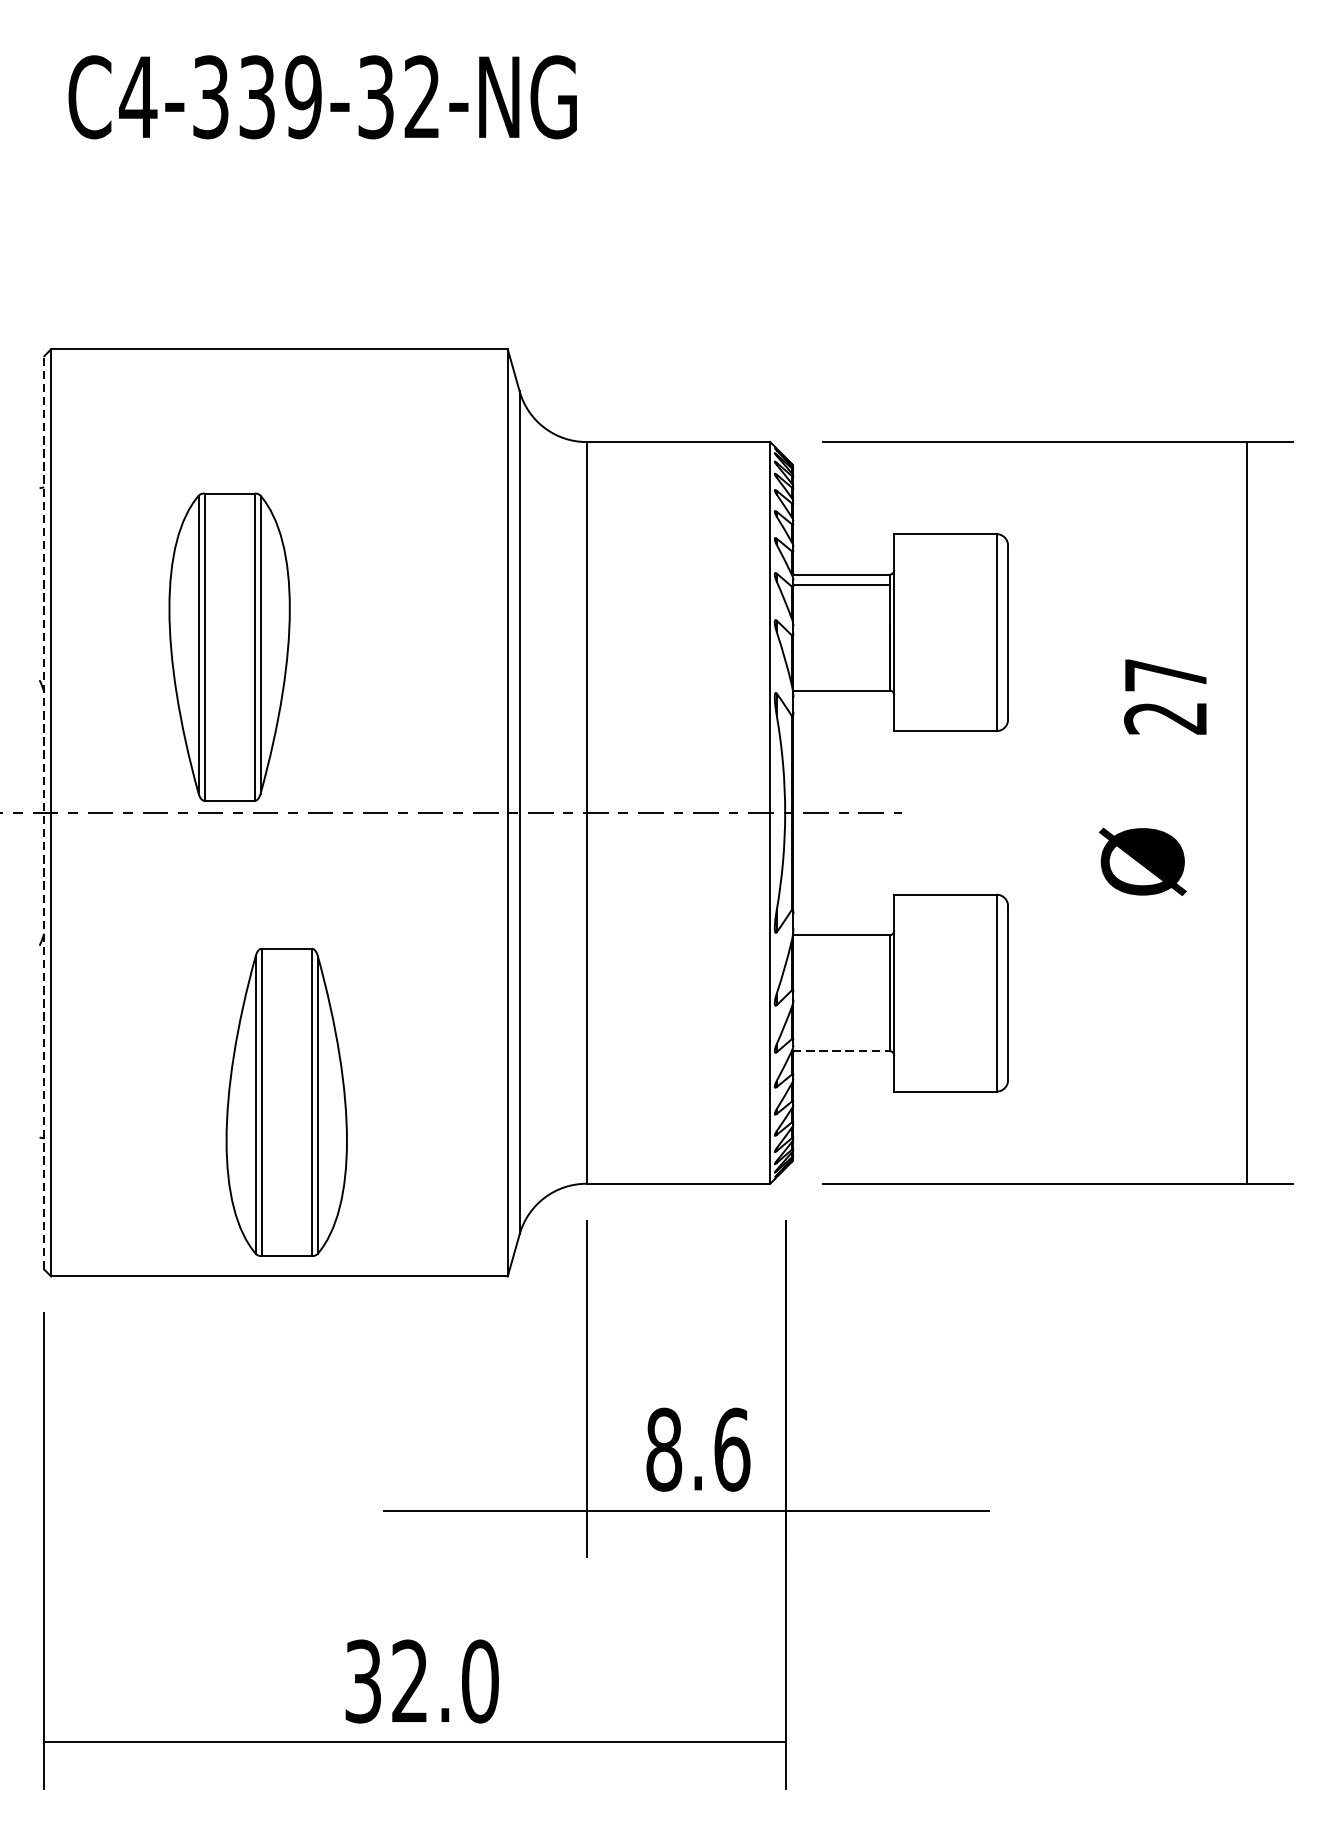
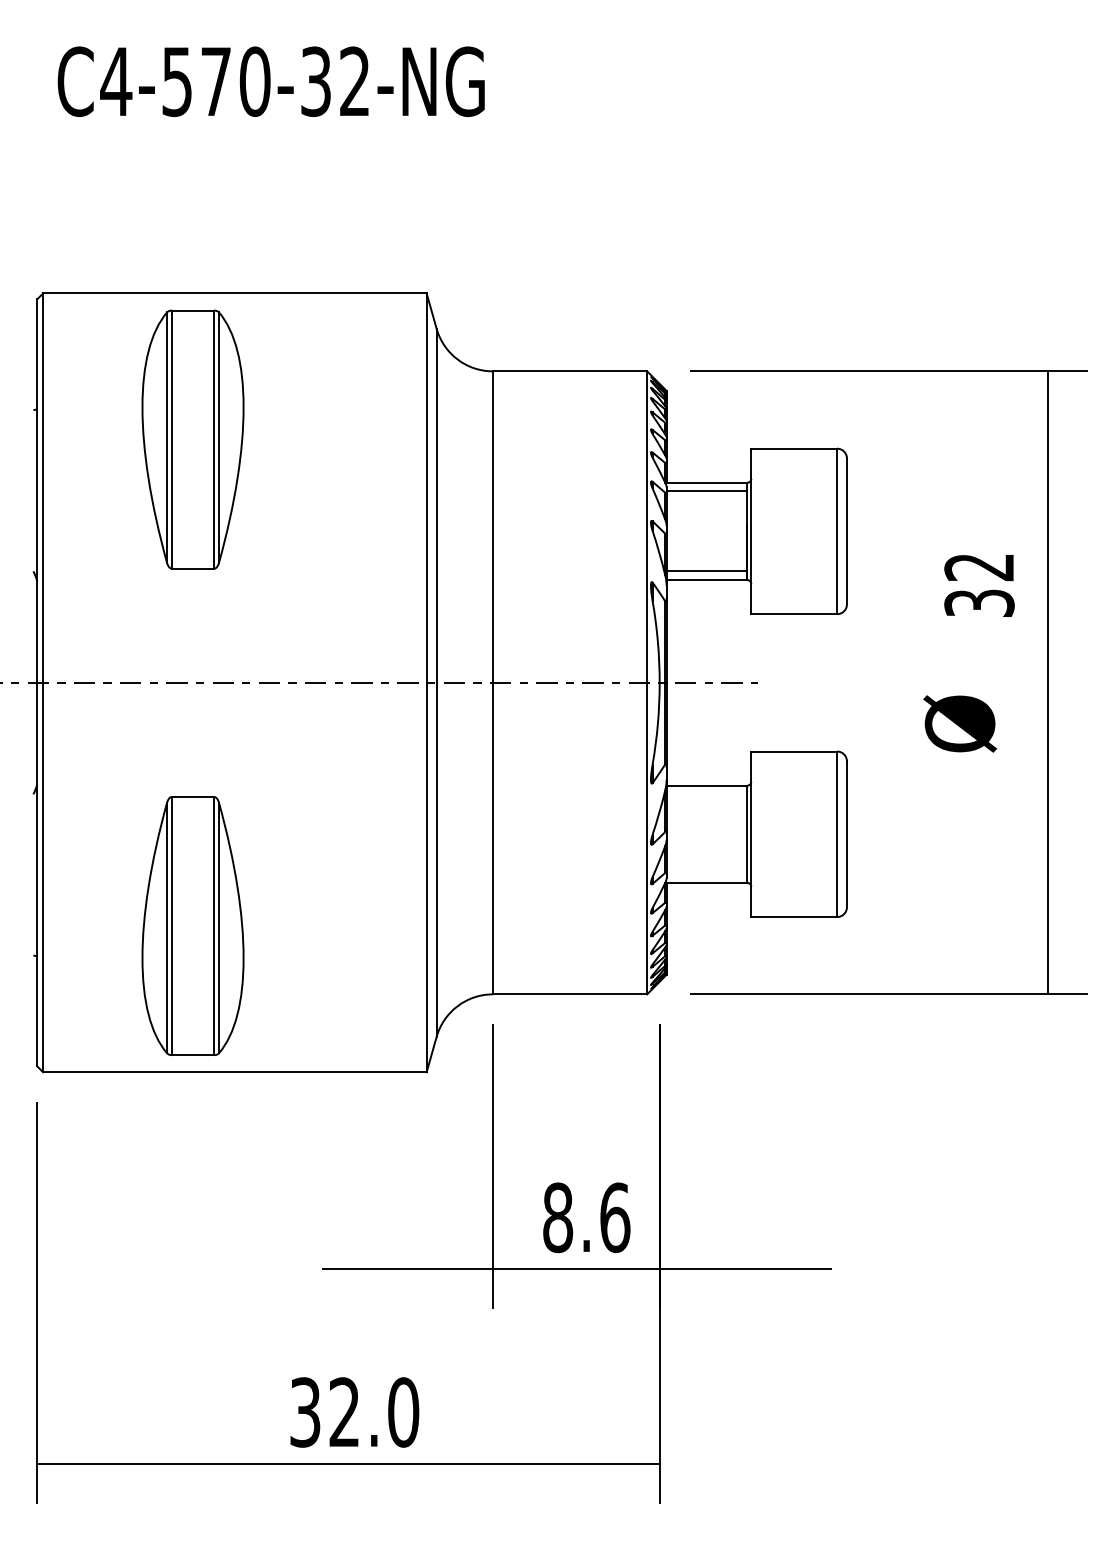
text: (257, 96) -> (216, 81), C4-339-32-NG -> C4-570-32-NG
part: (228, 646) -> (192, 439), moved
line: (840, 680) -> (706, 571), added
text: (1165, 696) -> (979, 585), 27 -> 32
line: (44, 812) -> (37, 682), dashed -> solid
line: (840, 1050) -> (706, 882), dashed -> solid
part: (286, 1101) -> (192, 925), moved

